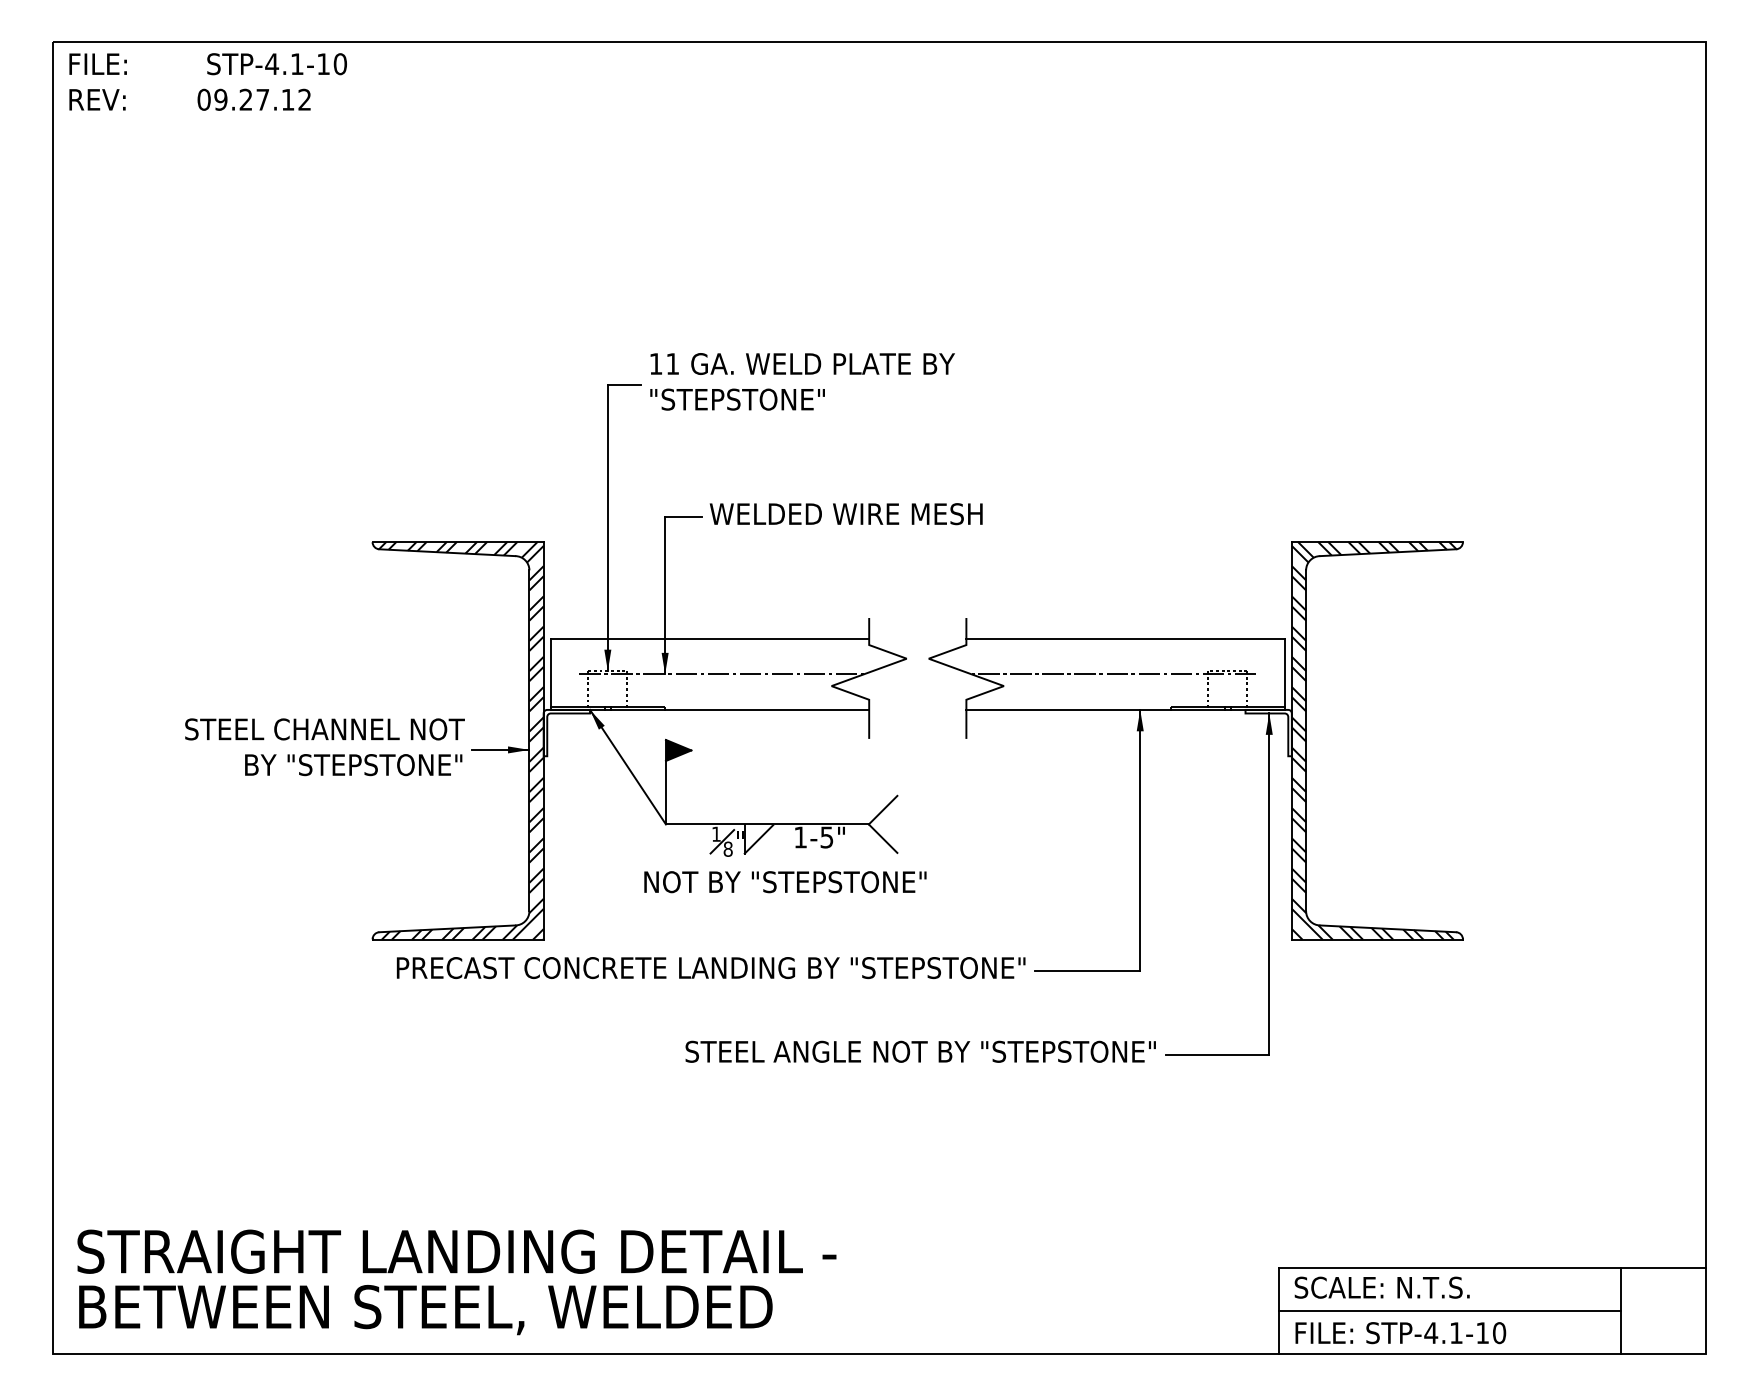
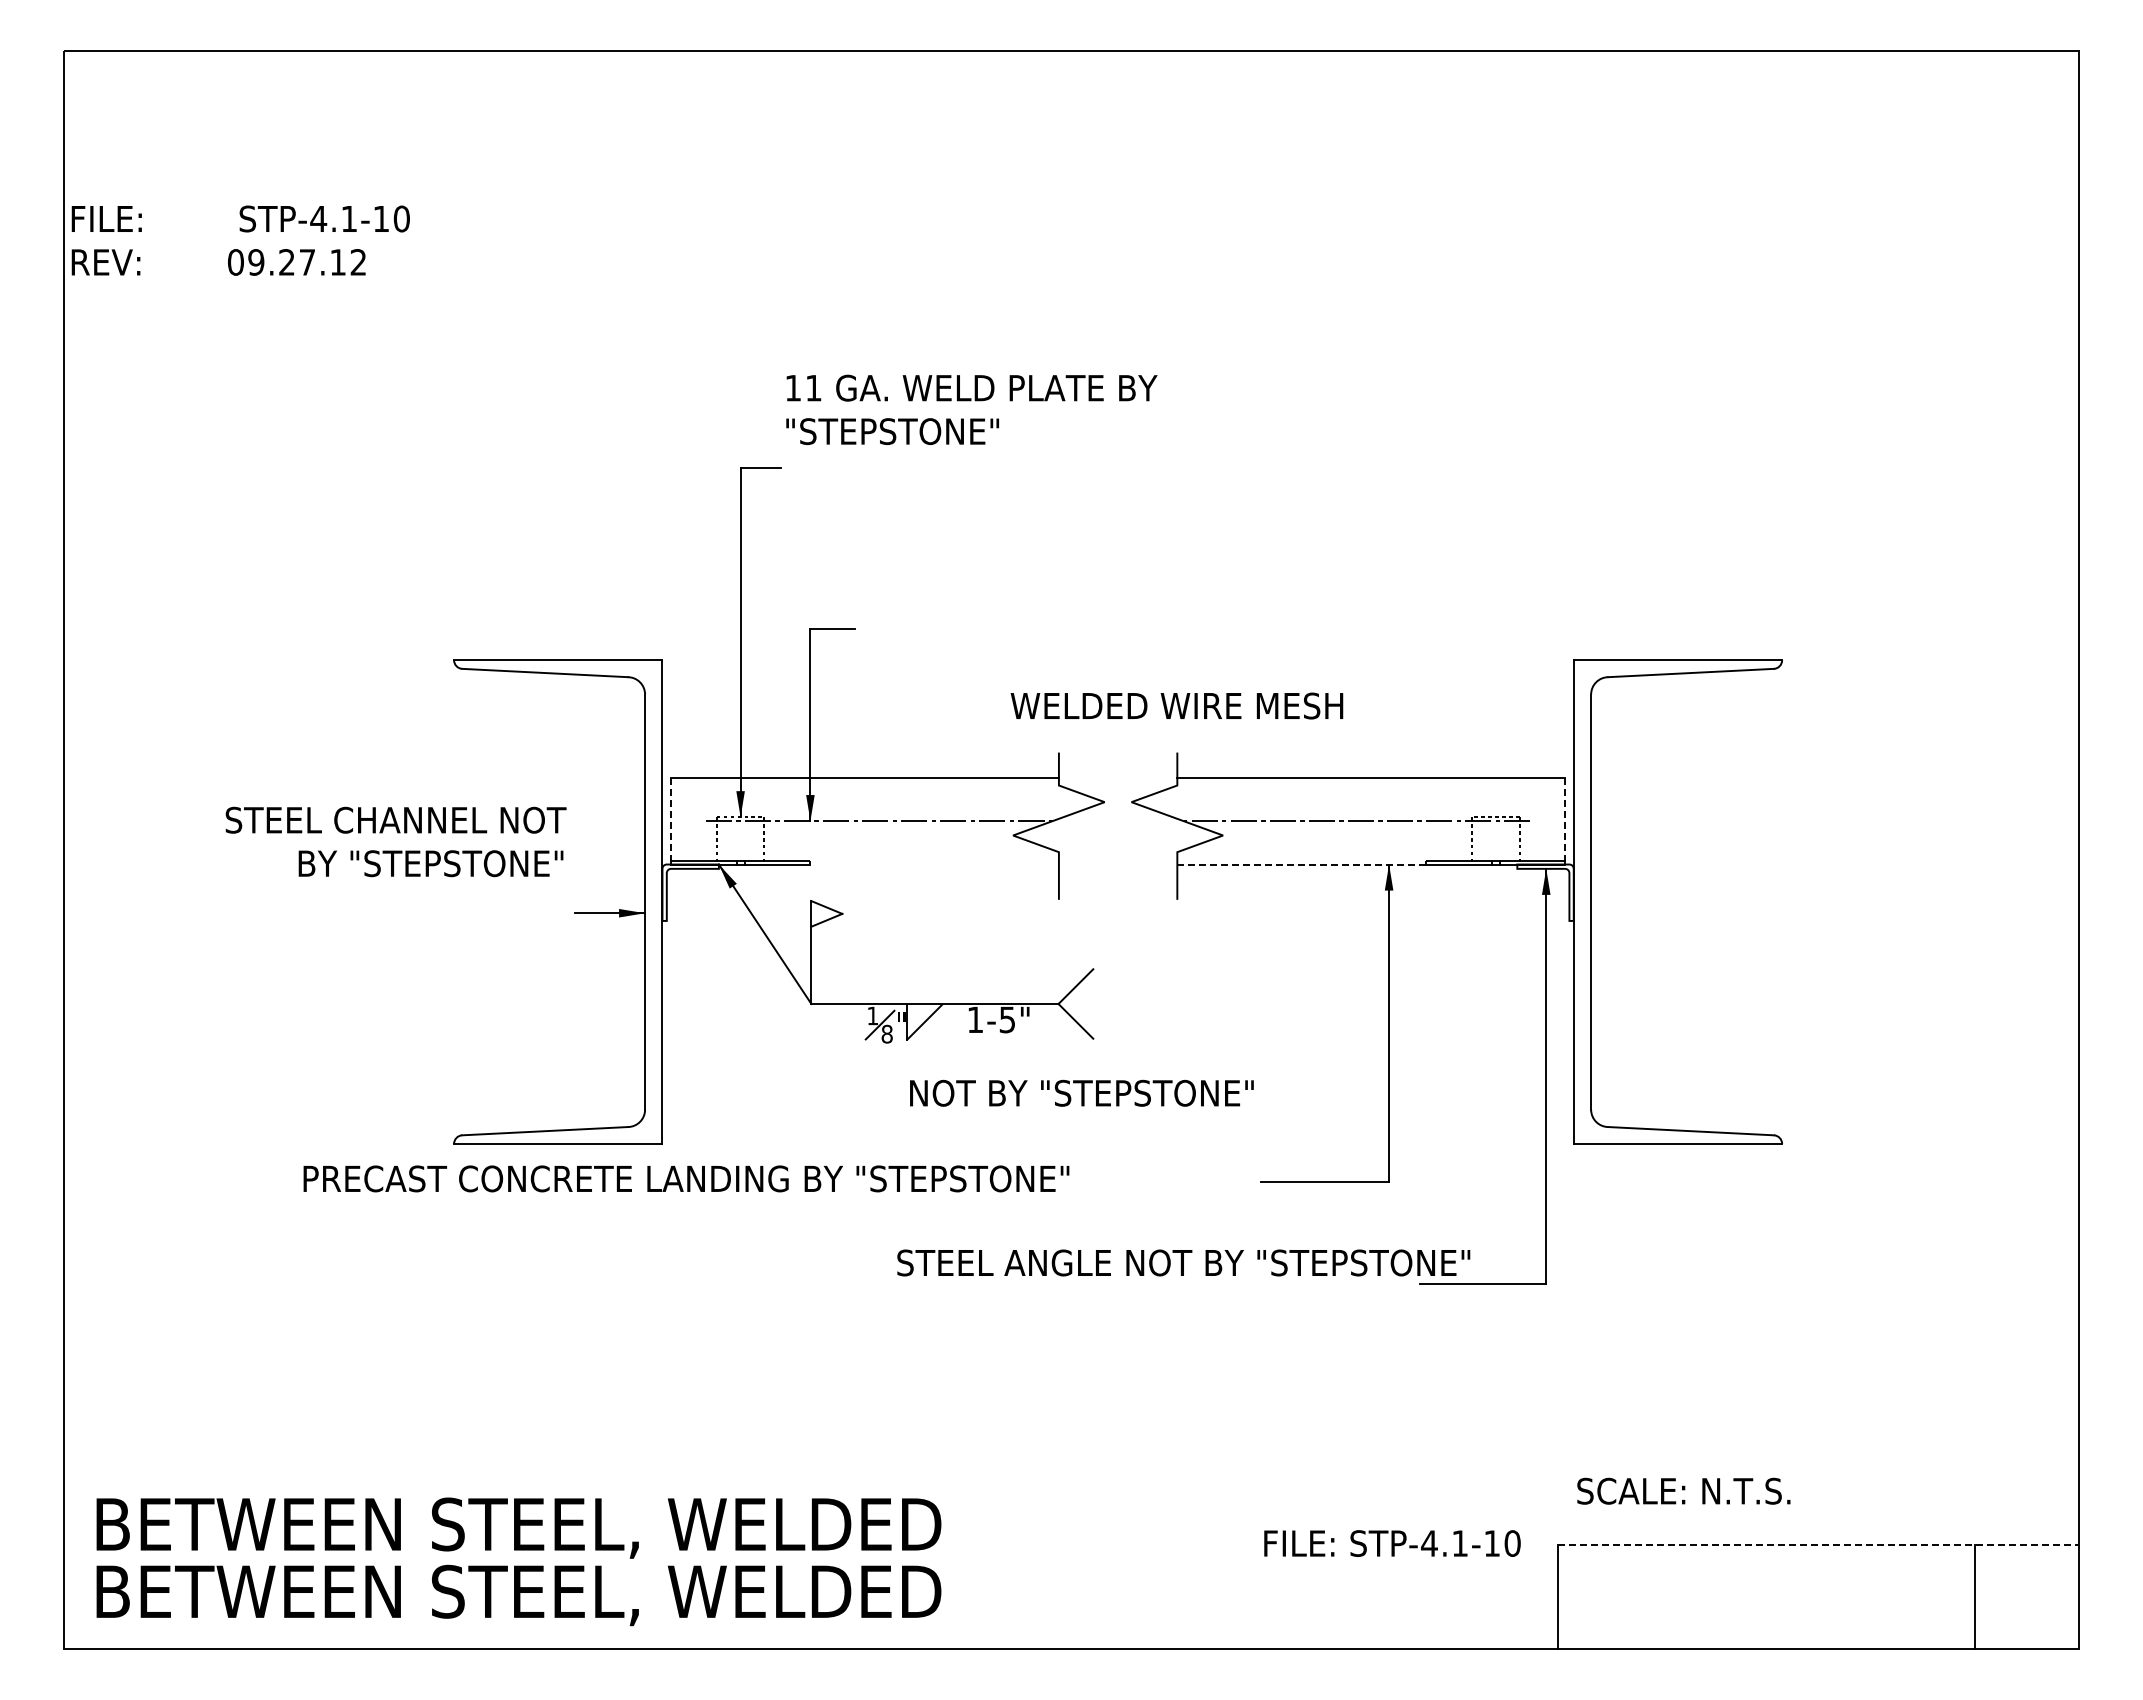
text: (207, 81) -> (240, 240), moved
text: (802, 381) -> (971, 409), moved
text: (845, 513) -> (1176, 705), moved
line: (551, 672) -> (671, 819), solid -> dashed
line: (1285, 672) -> (1565, 819), solid -> dashed
line: (767, 709) -> (934, 864), removed
line: (1068, 709) -> (1301, 864), solid -> dashed
hatch: (460, 740) -> (561, 901), removed
hatch: (1373, 740) -> (1673, 901), removed
text: (324, 746) -> (395, 841), moved
fill: (678, 750) -> (826, 913), removed
text: (785, 881) -> (1081, 1092), moved
text: (711, 967) -> (686, 1178), moved
text: (920, 1051) -> (1183, 1262), moved
text: (456, 1254) -> (556, 1527), STRAIGHT LANDING DETAIL - -> BETWEEN STEEL, WELDED
line: (1492, 1268) -> (1818, 1544), solid -> dashed
text: (1381, 1287) -> (1683, 1490), moved
line: (1449, 1310) -> (1765, 1596), removed
text: (1400, 1333) -> (1392, 1543), moved

